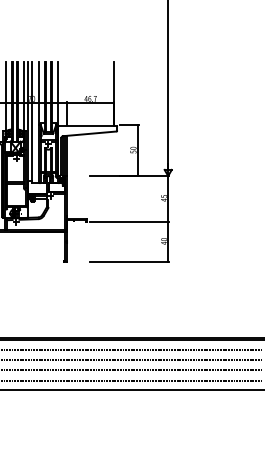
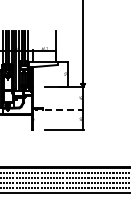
line: (130, 221) -> (64, 109), solid -> dashed

